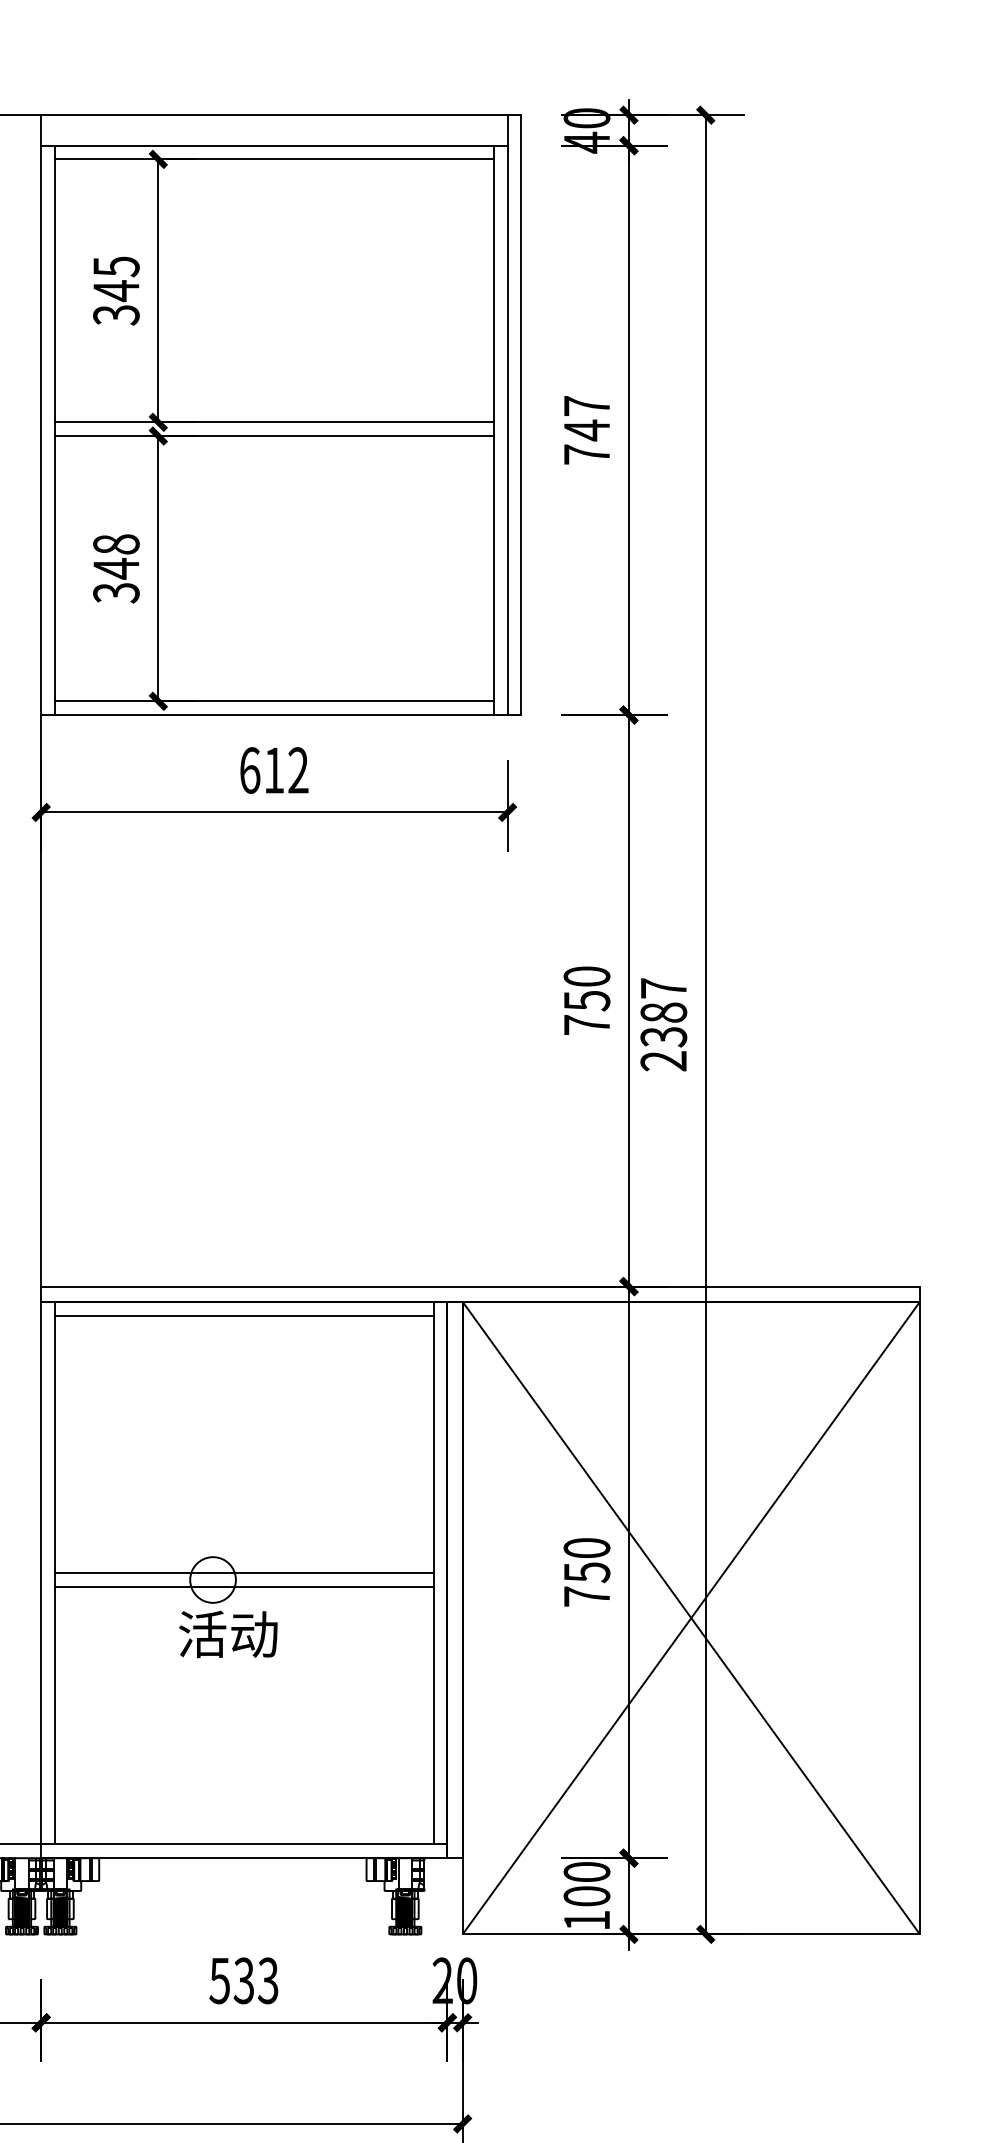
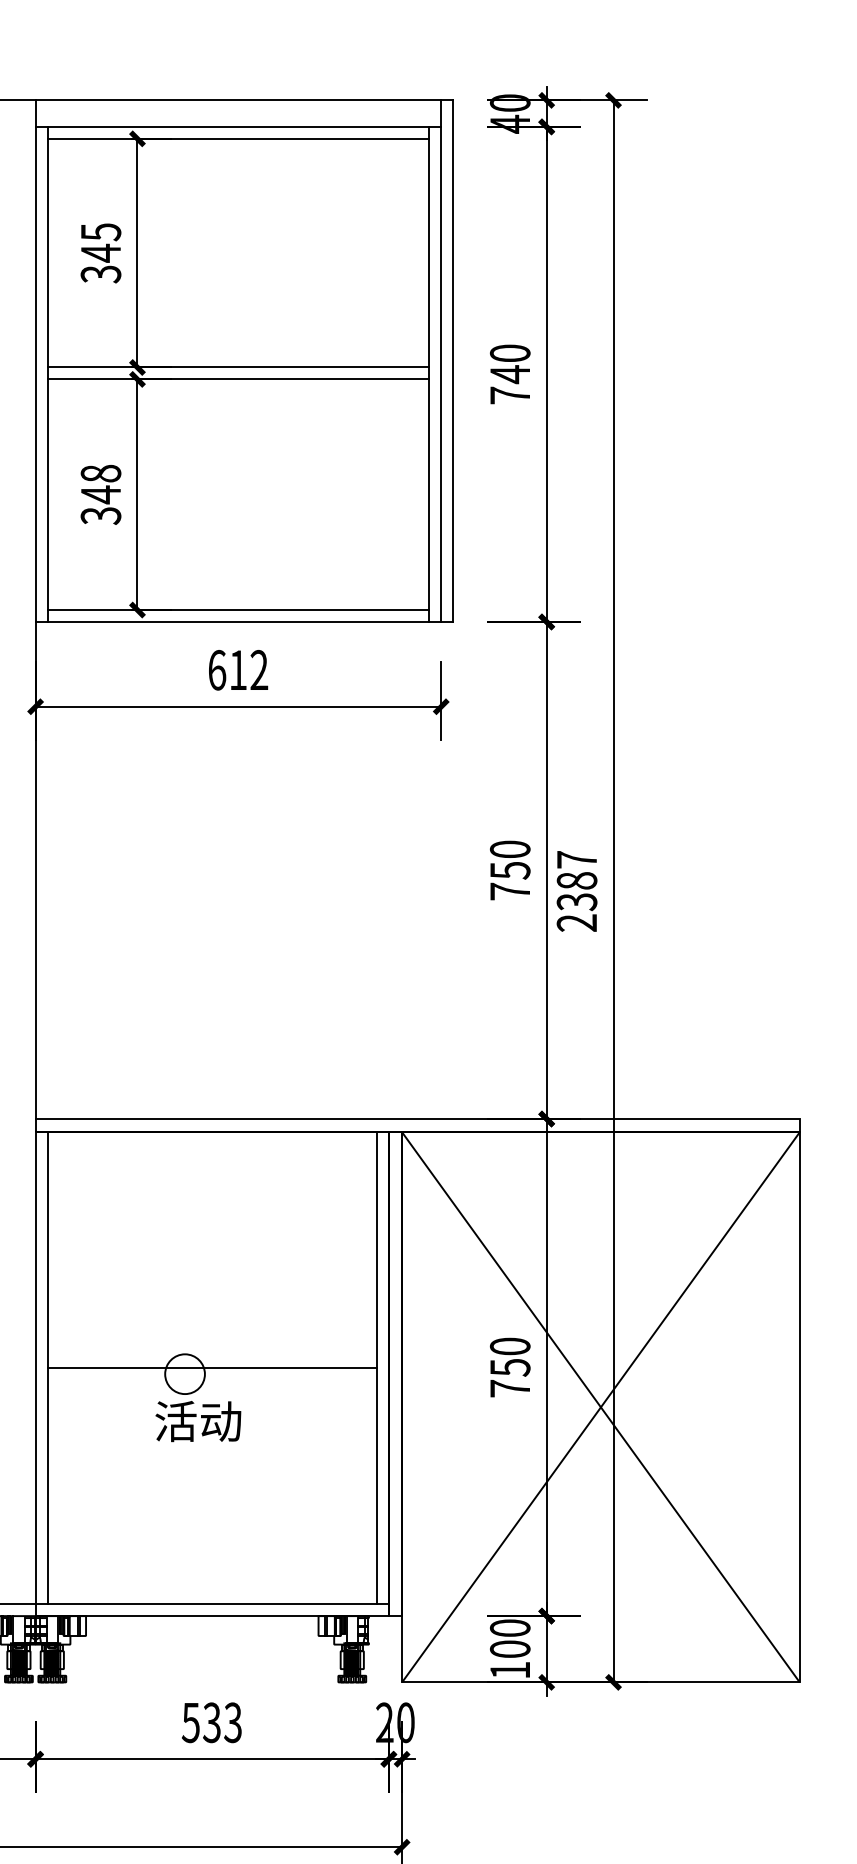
text: (586, 405) -> (509, 352), 747 -> 740
line: (243, 1315) -> (211, 1144), removed
line: (243, 1586) -> (211, 1379), removed

